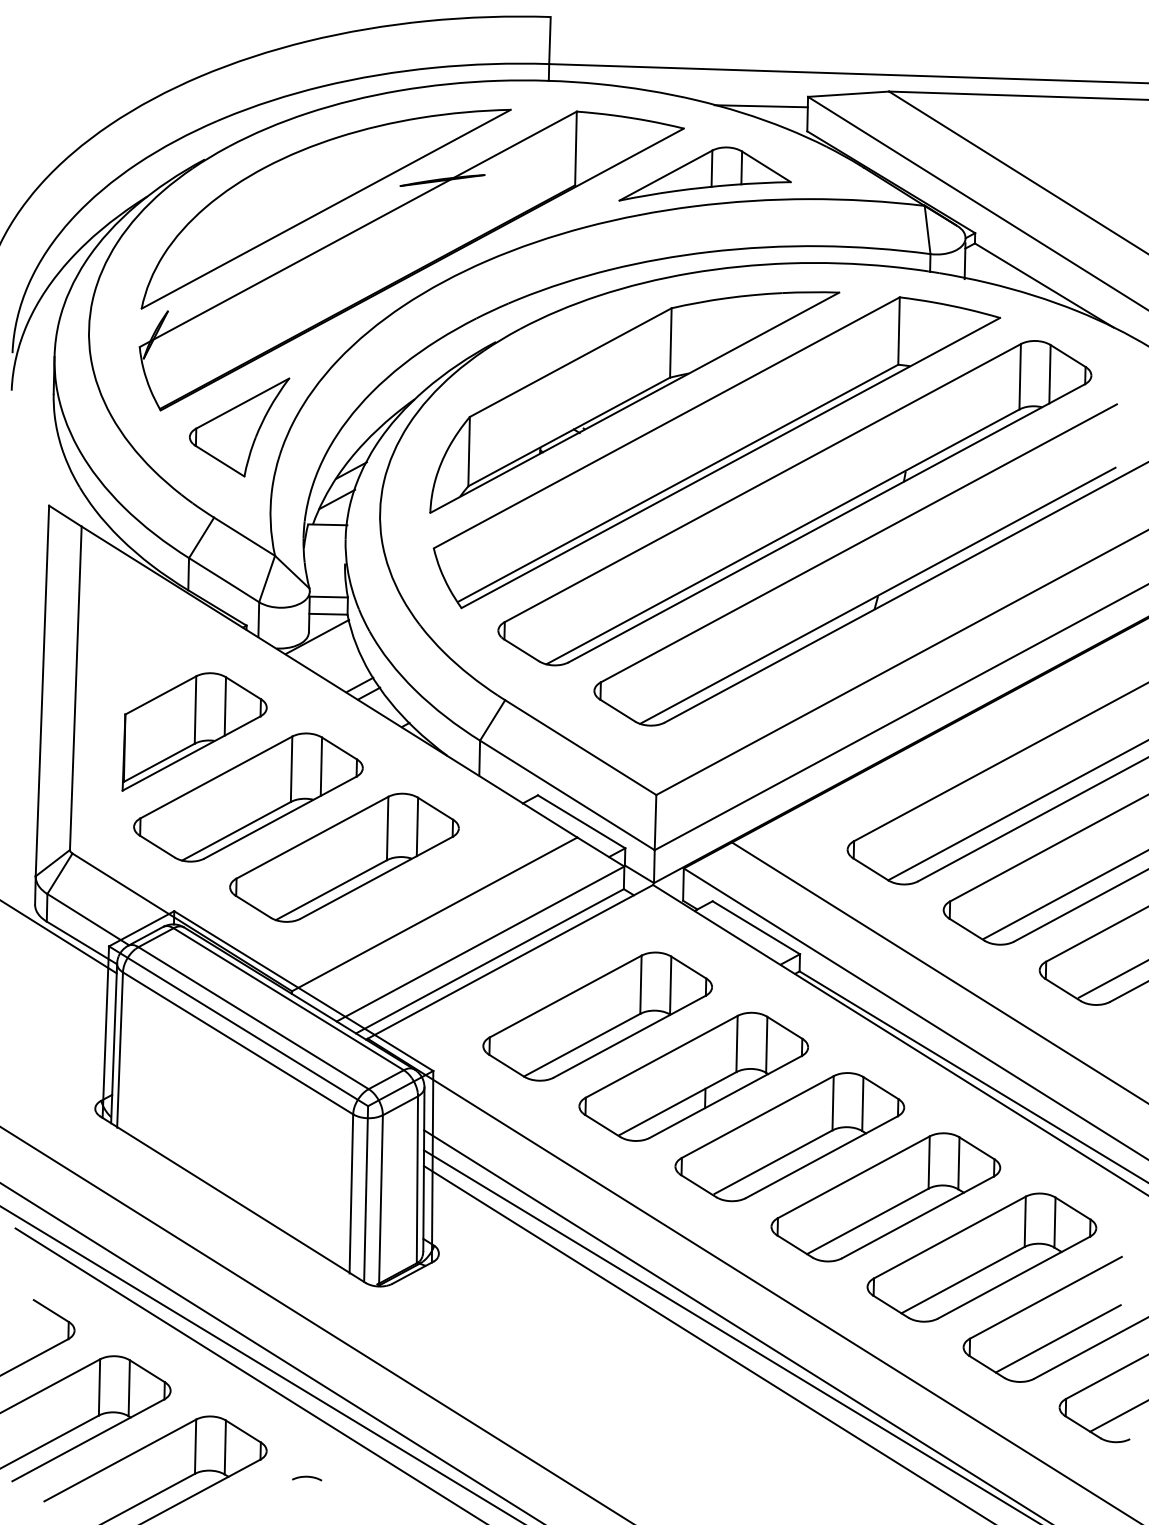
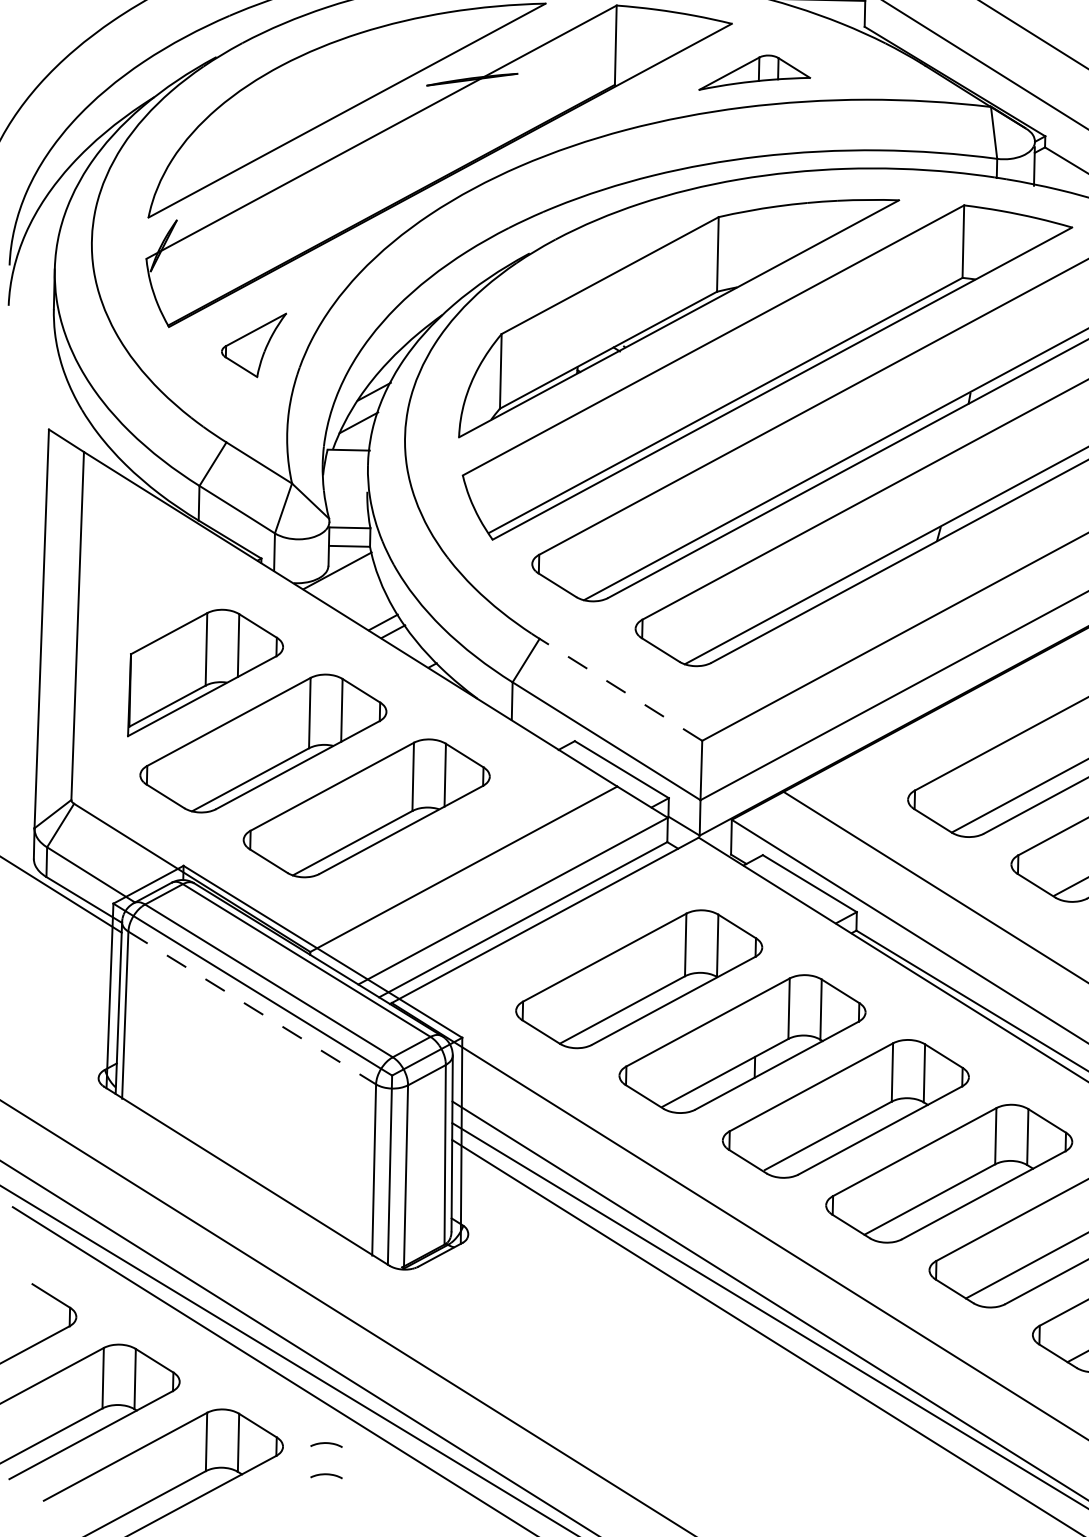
part: (704, 173) -> (754, 72), size x0.6
part: (239, 427) -> (253, 345), size x0.6
line: (580, 747) -> (620, 689), solid -> dashed
line: (238, 1043) -> (252, 1008), solid -> dashed
curve: (307, 1448) -> (326, 1443), added

